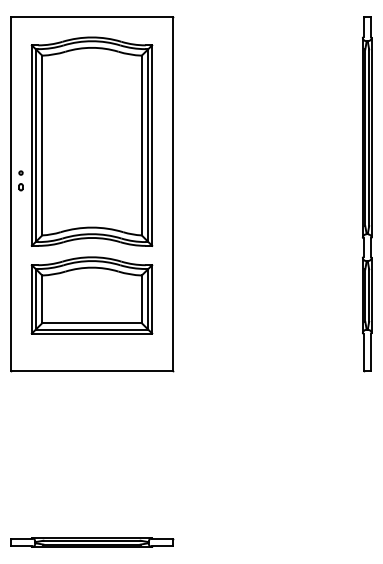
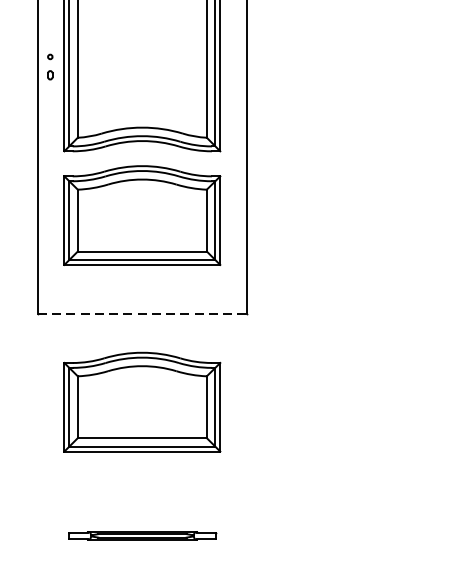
line: (92, 371) -> (142, 314), solid -> dashed
part: (91, 439) -> (141, 402), added
part: (92, 542) -> (142, 535), size x0.7

